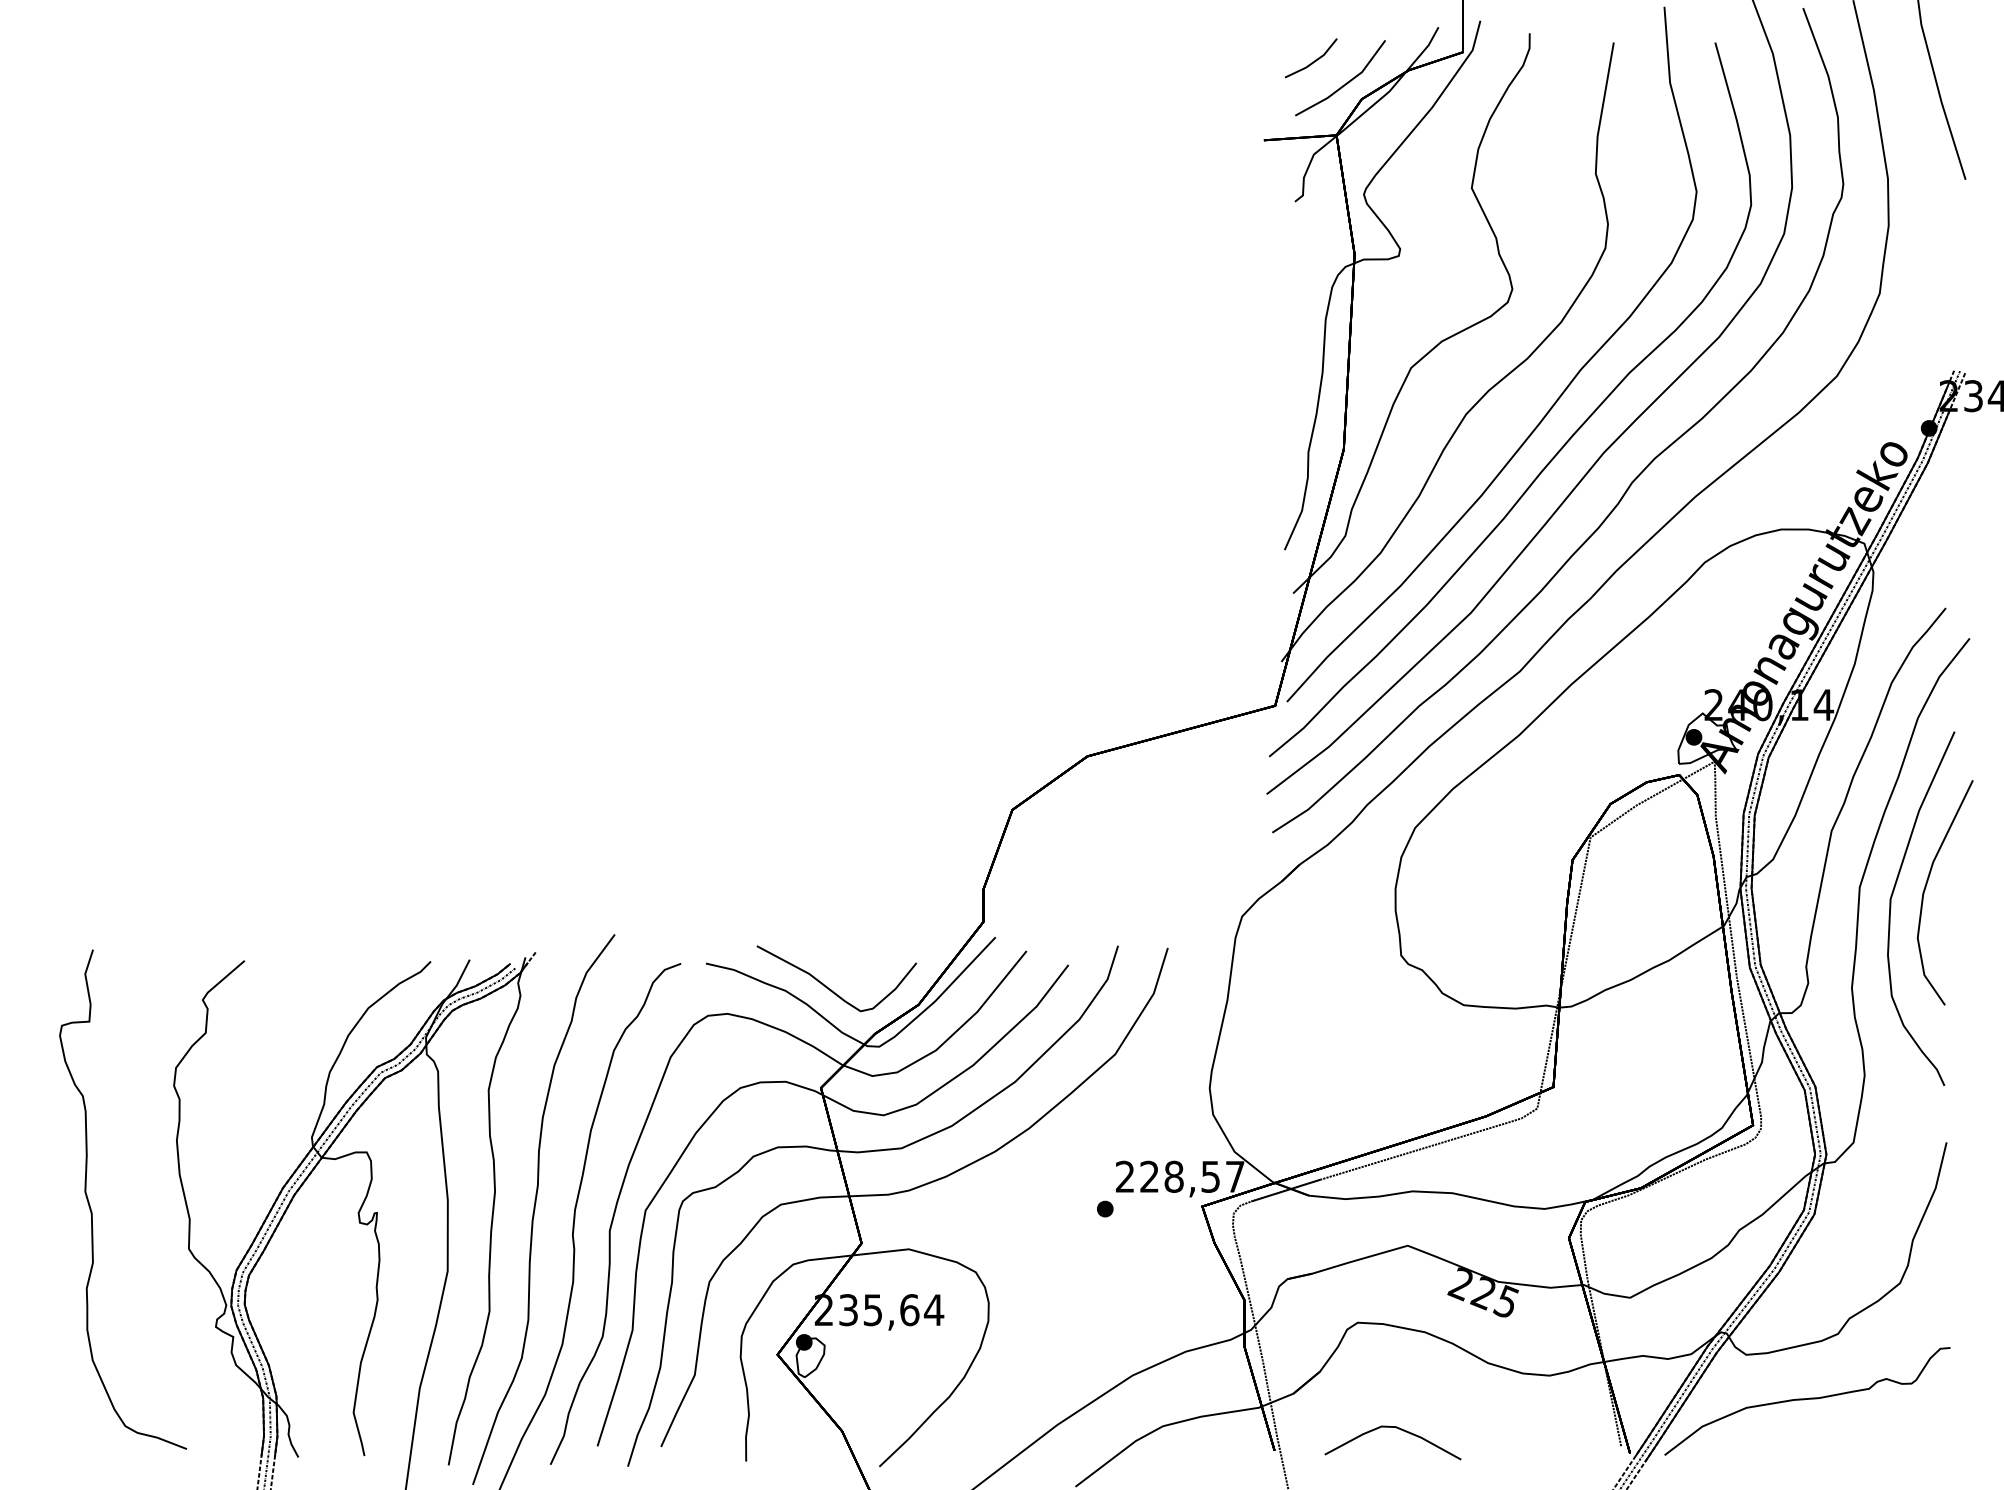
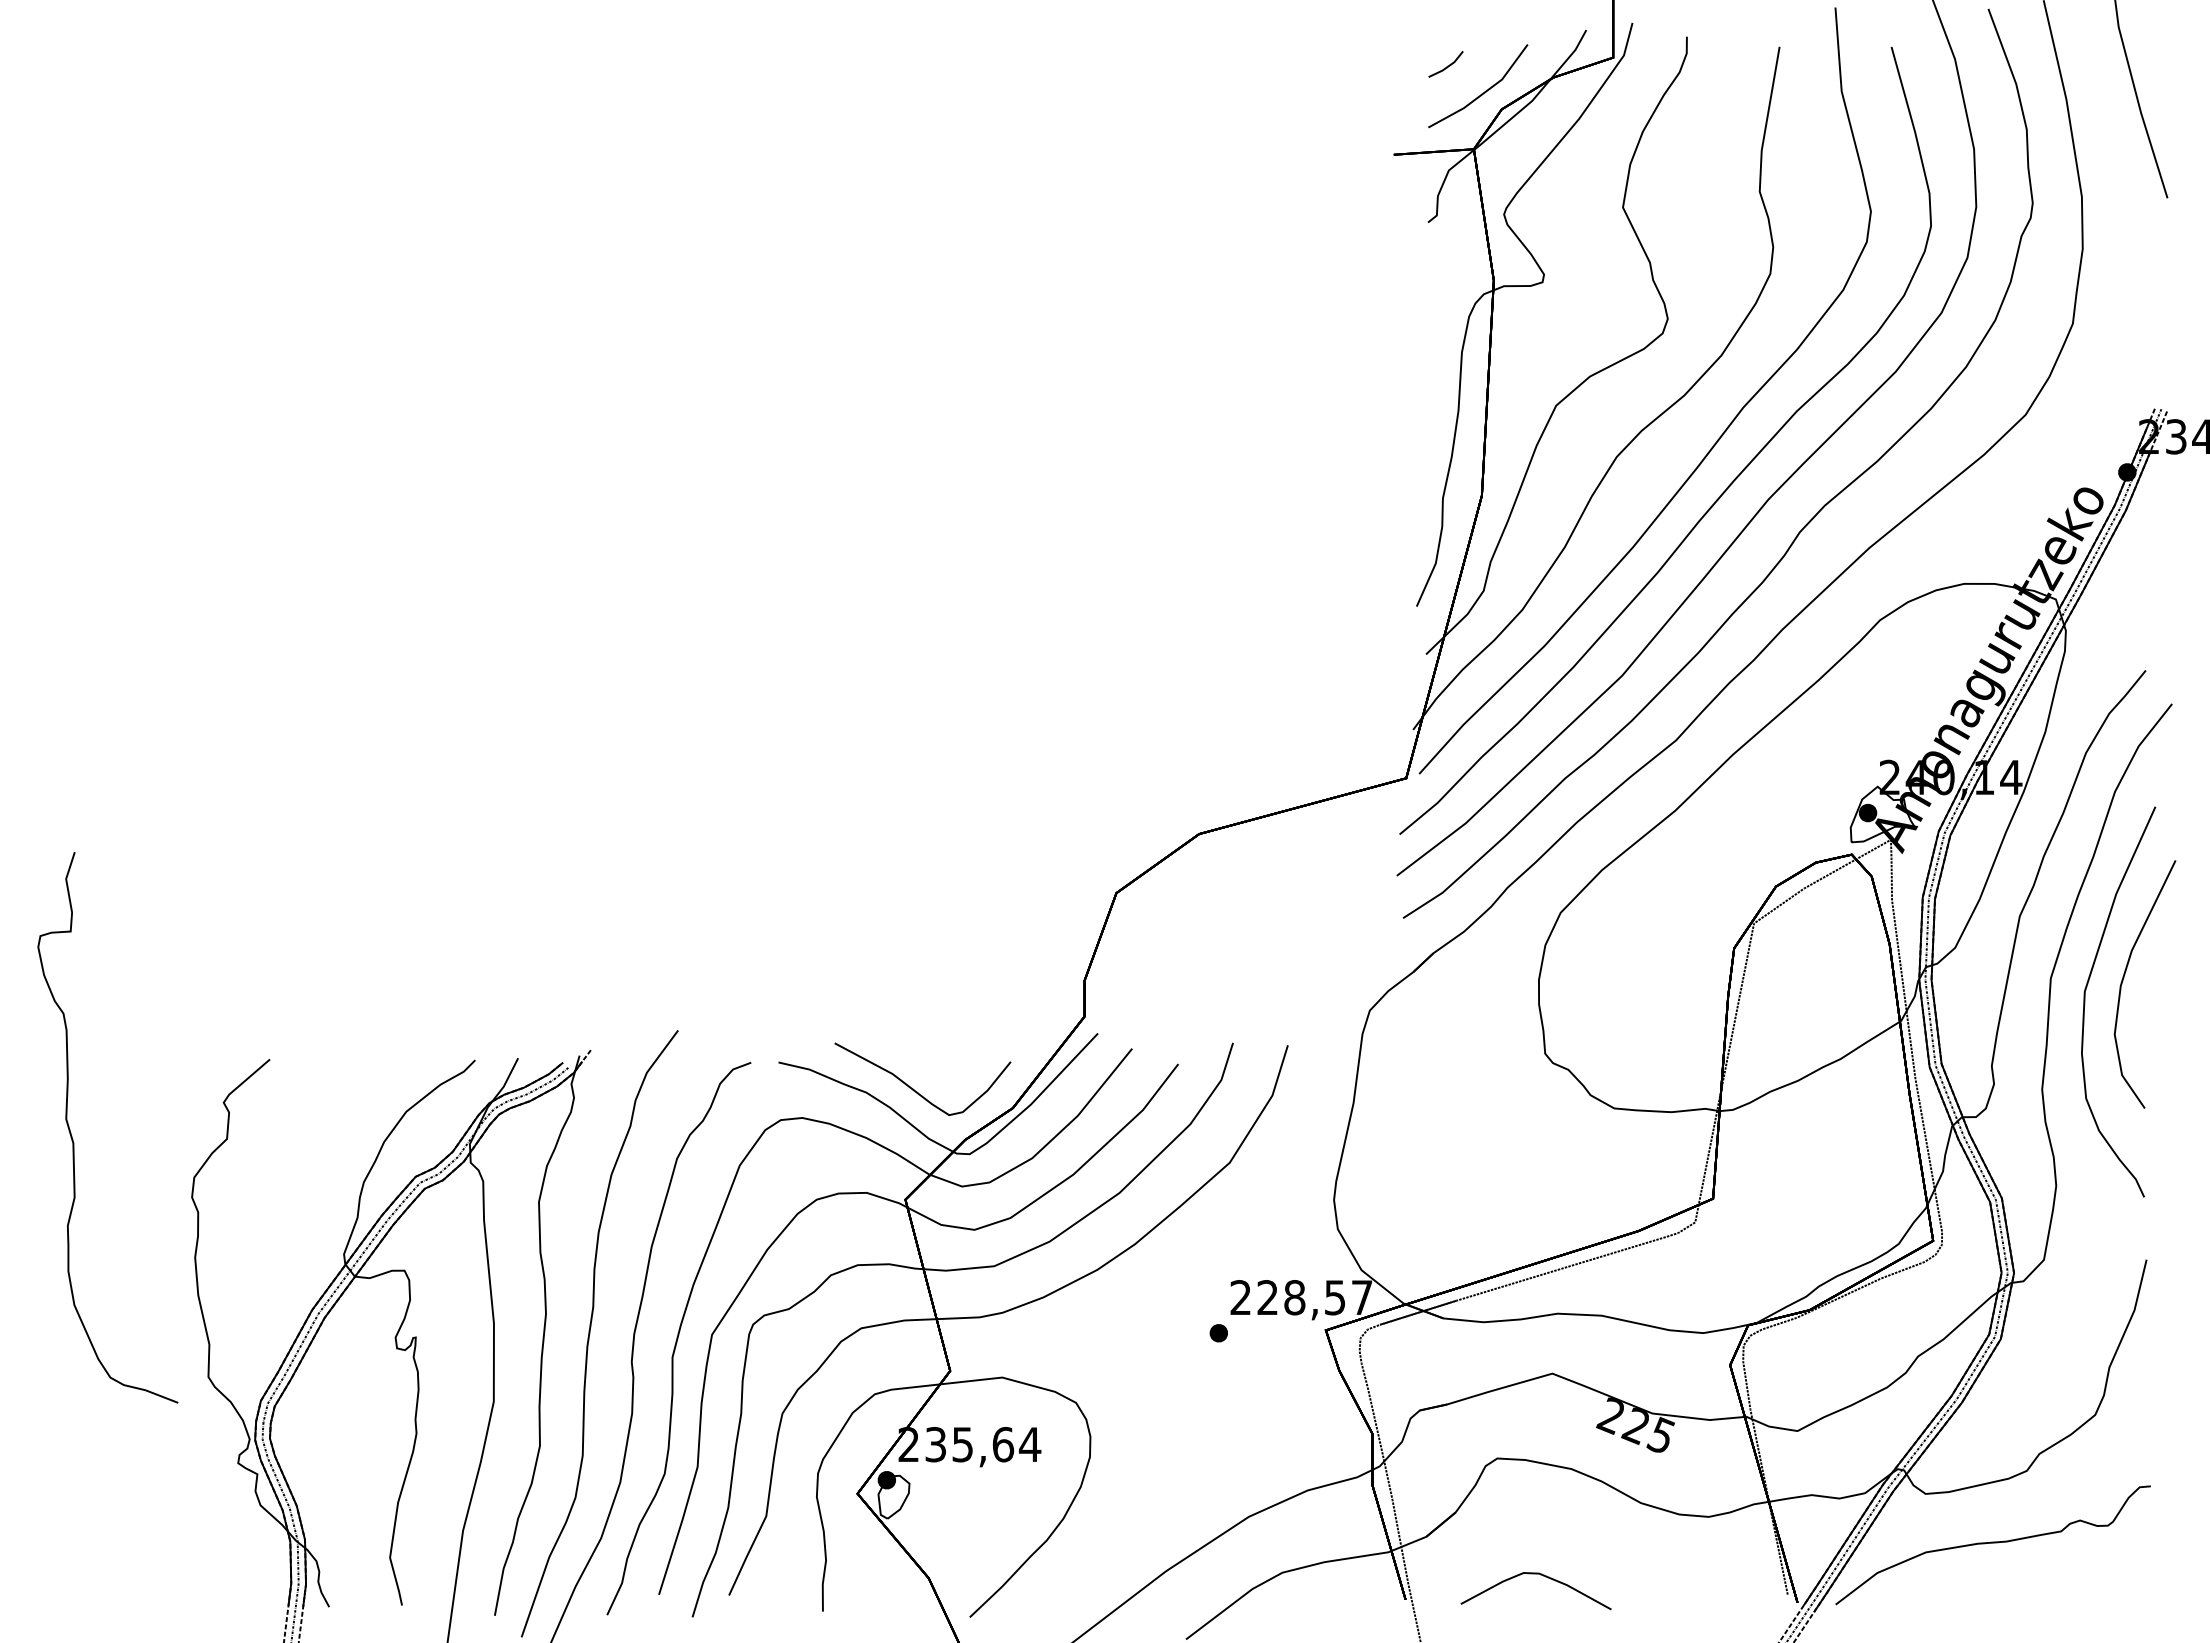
part: (1310, 58) -> (1445, 64), size x0.6
part: (91, 1210) -> (73, 1139), moved

